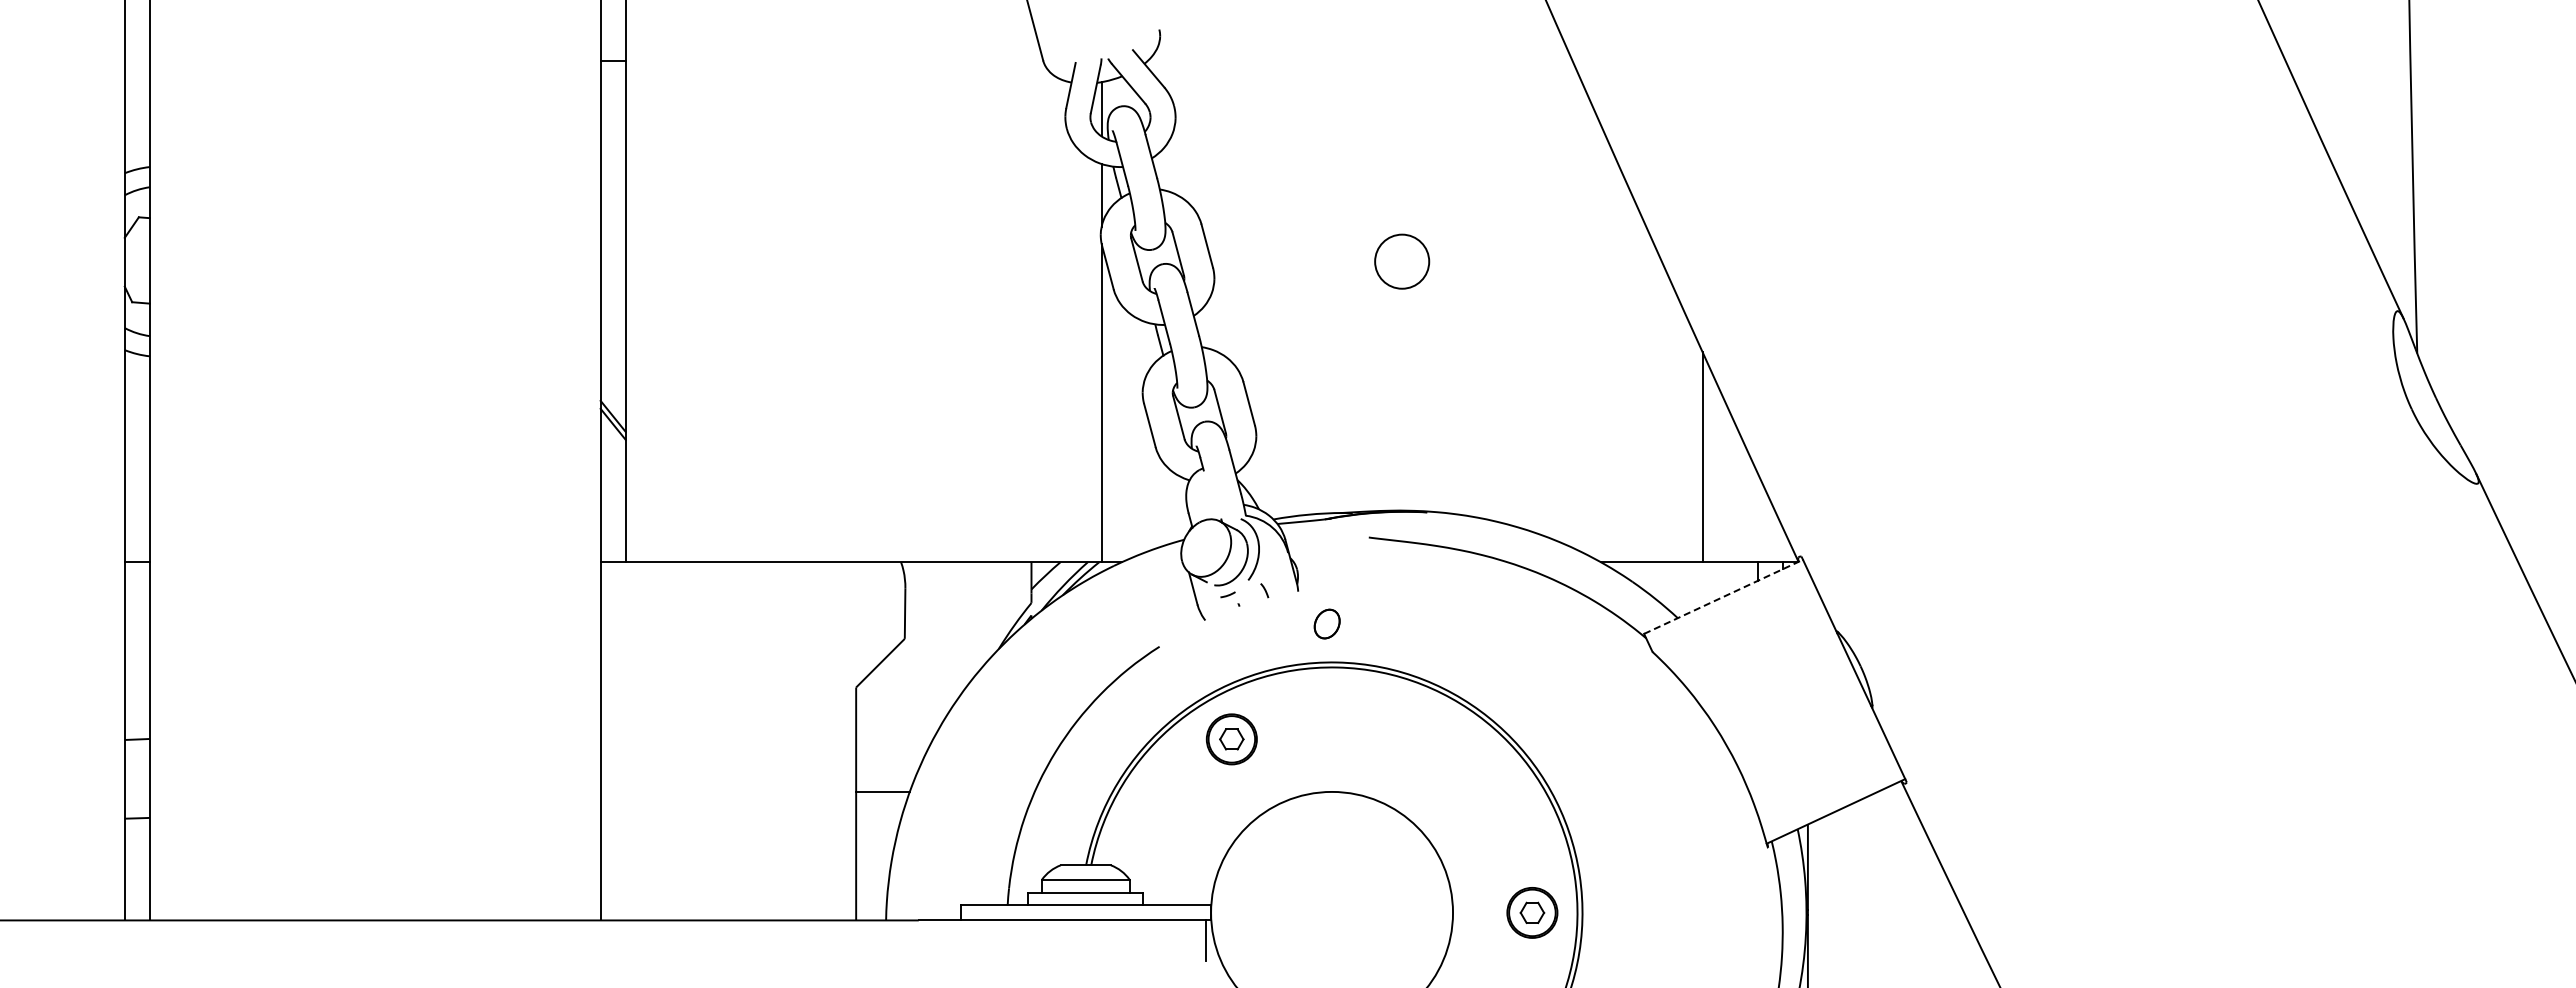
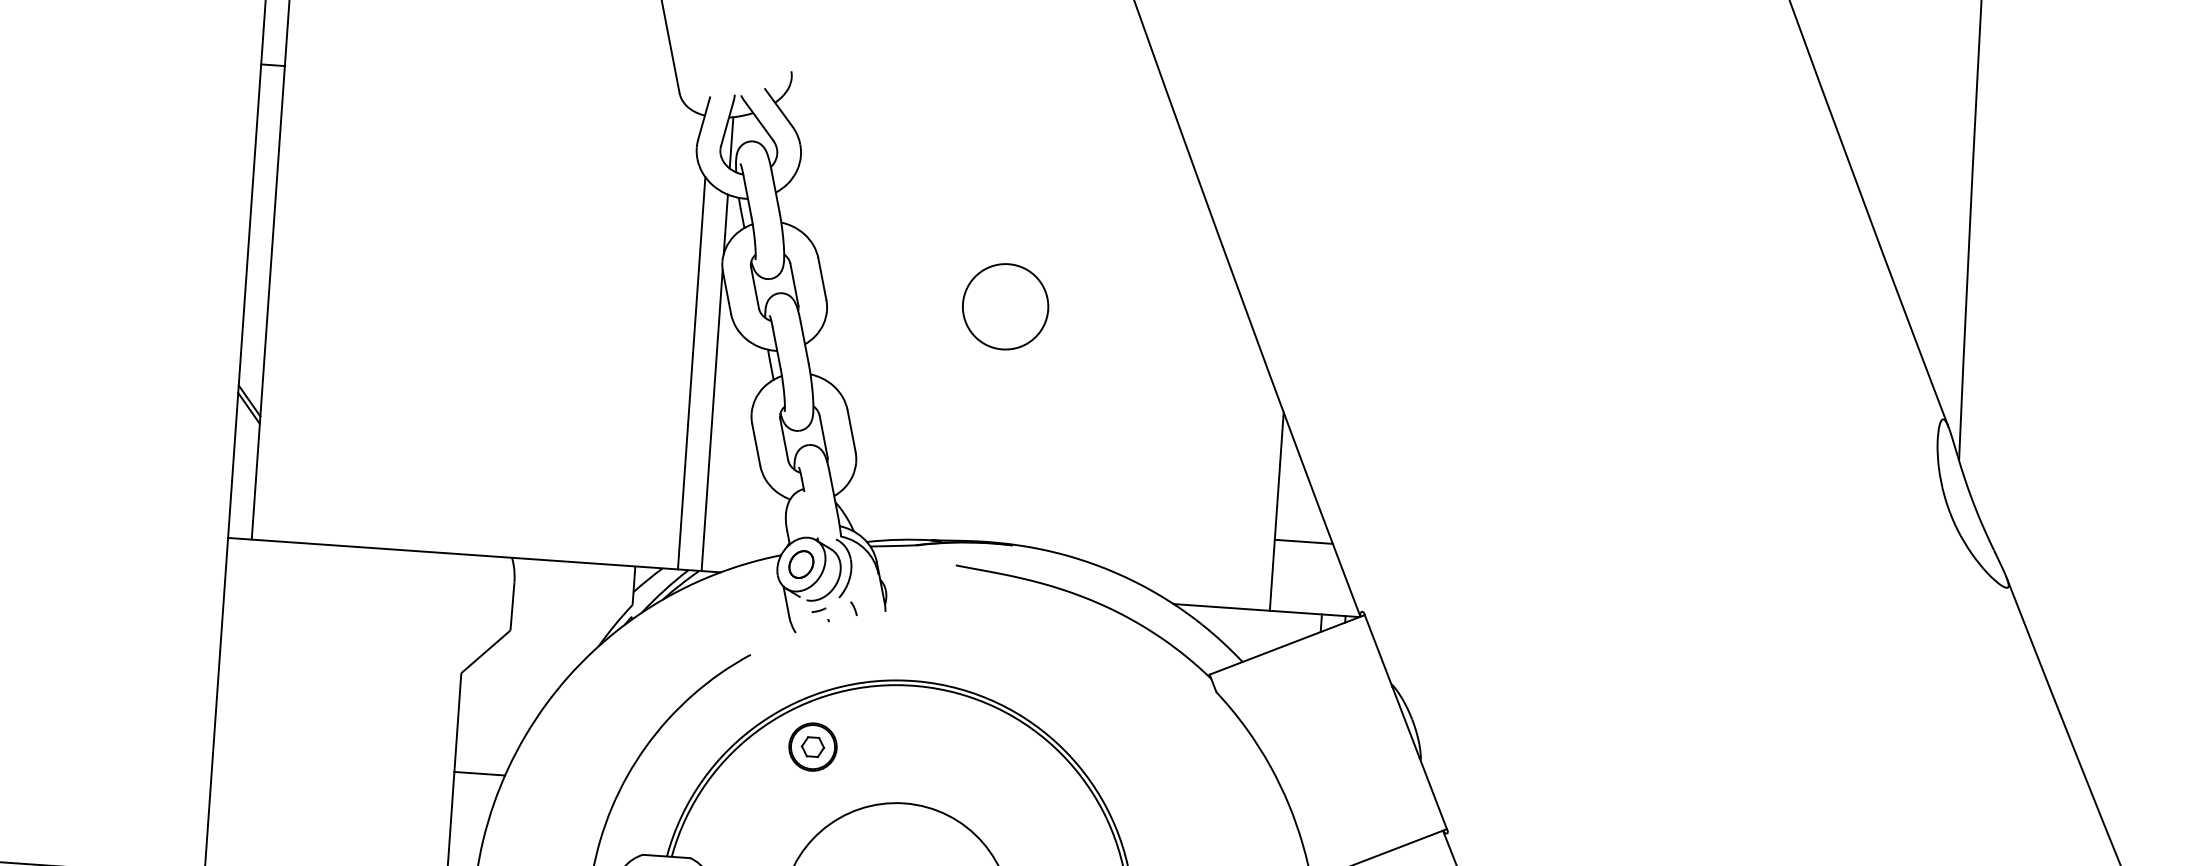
circle: (1402, 261) -> (1005, 306), size x1.67
line: (1076, 354) -> (691, 373), added
line: (1733, 487) -> (1303, 542), added
line: (1723, 596) -> (1287, 644), dashed -> solid
part: (1326, 623) -> (800, 563), moved

